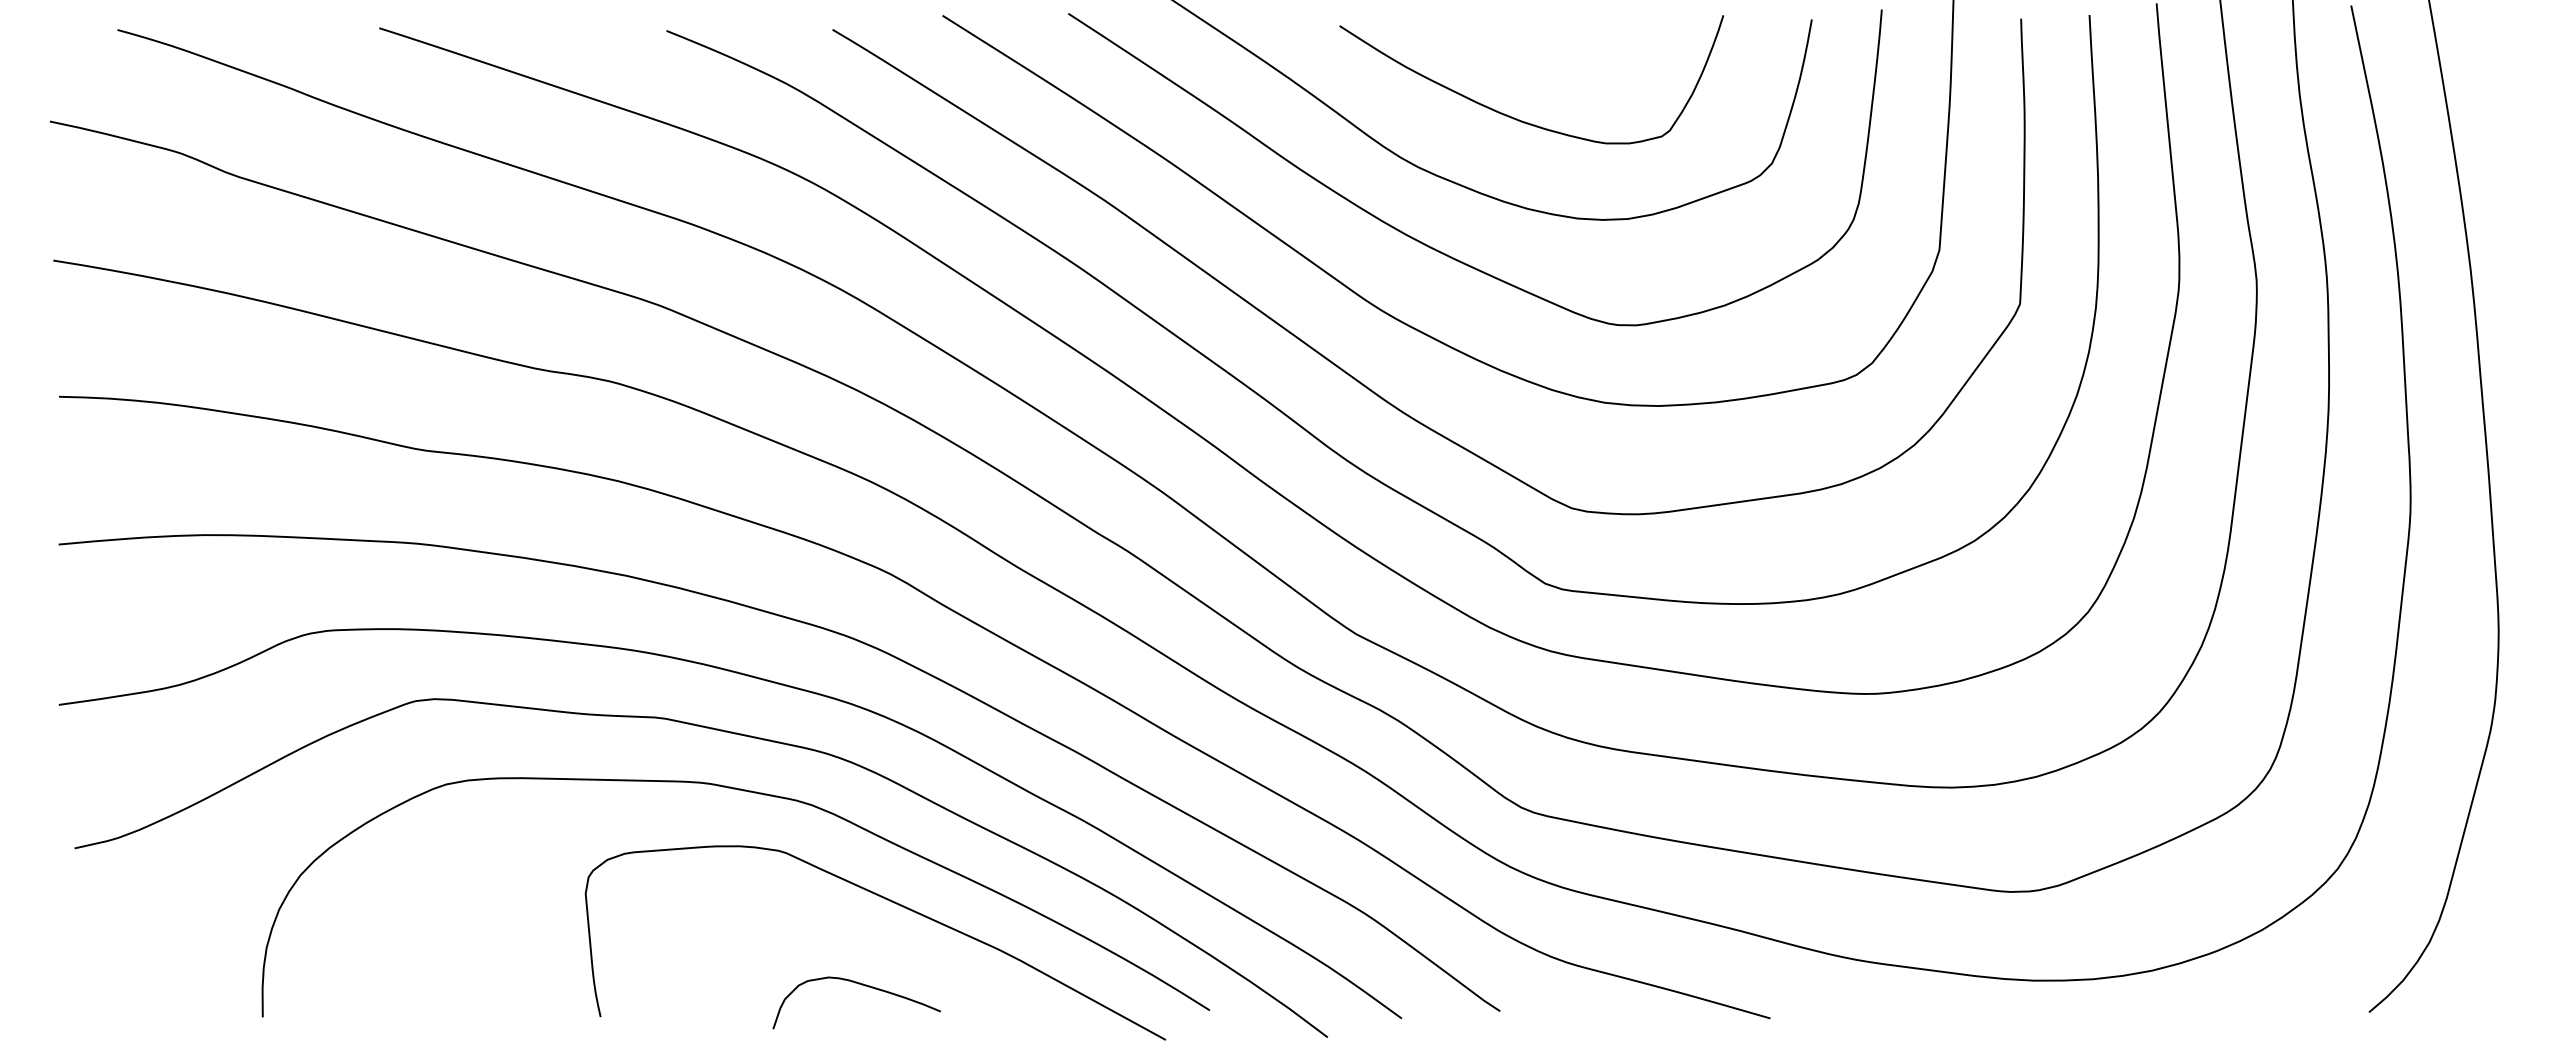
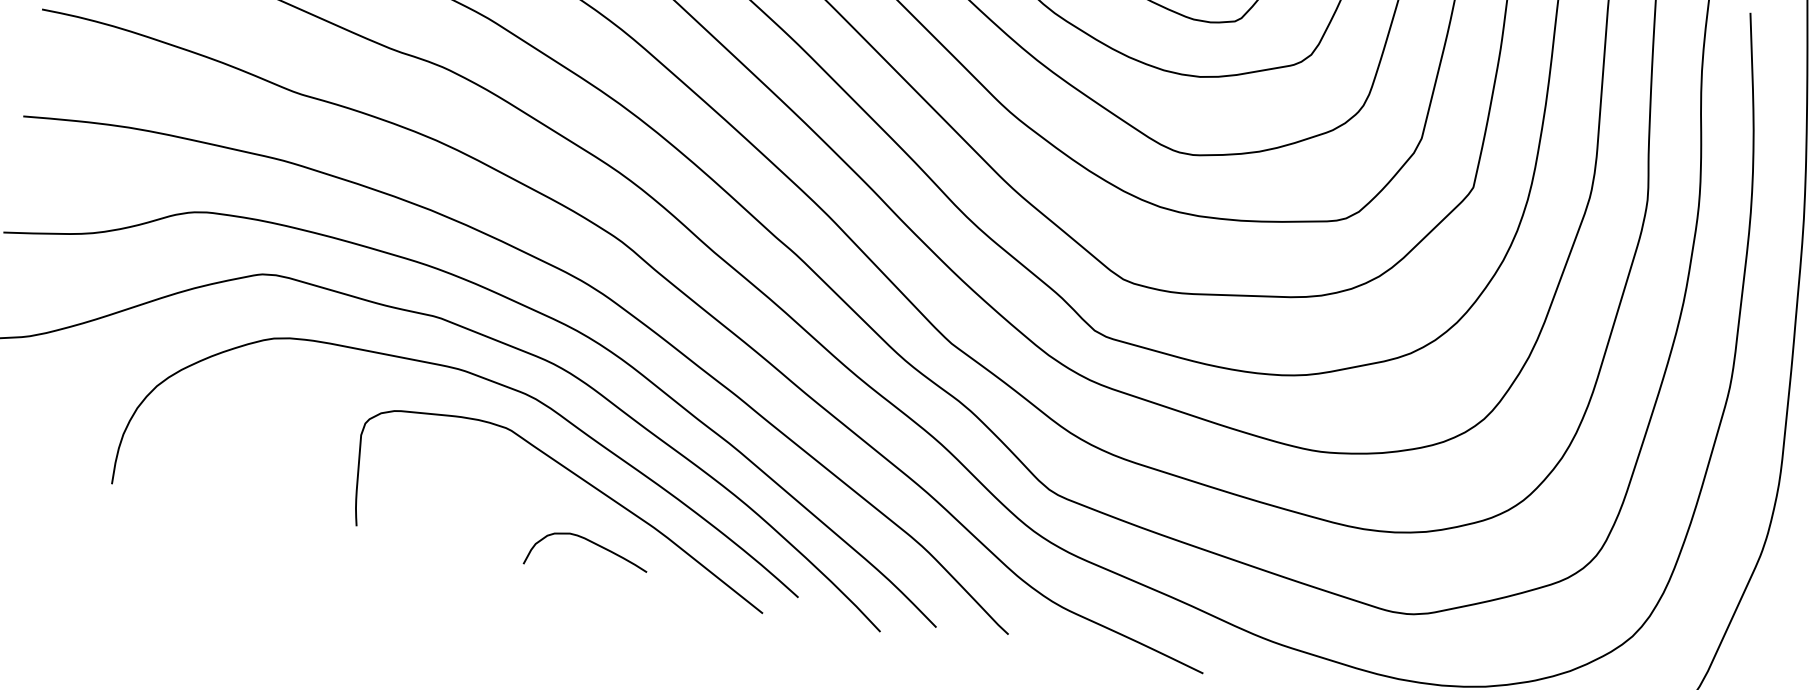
curve: (861, 985) -> (592, 543), moved

